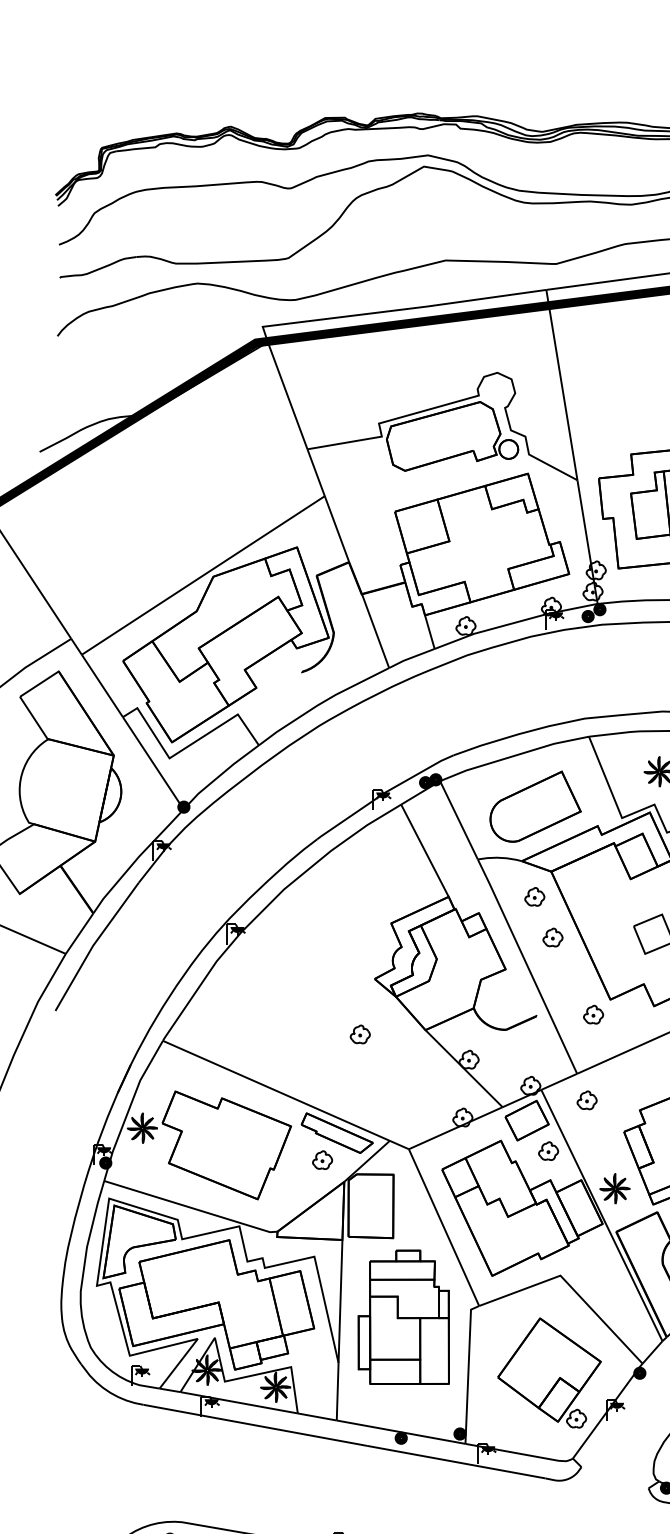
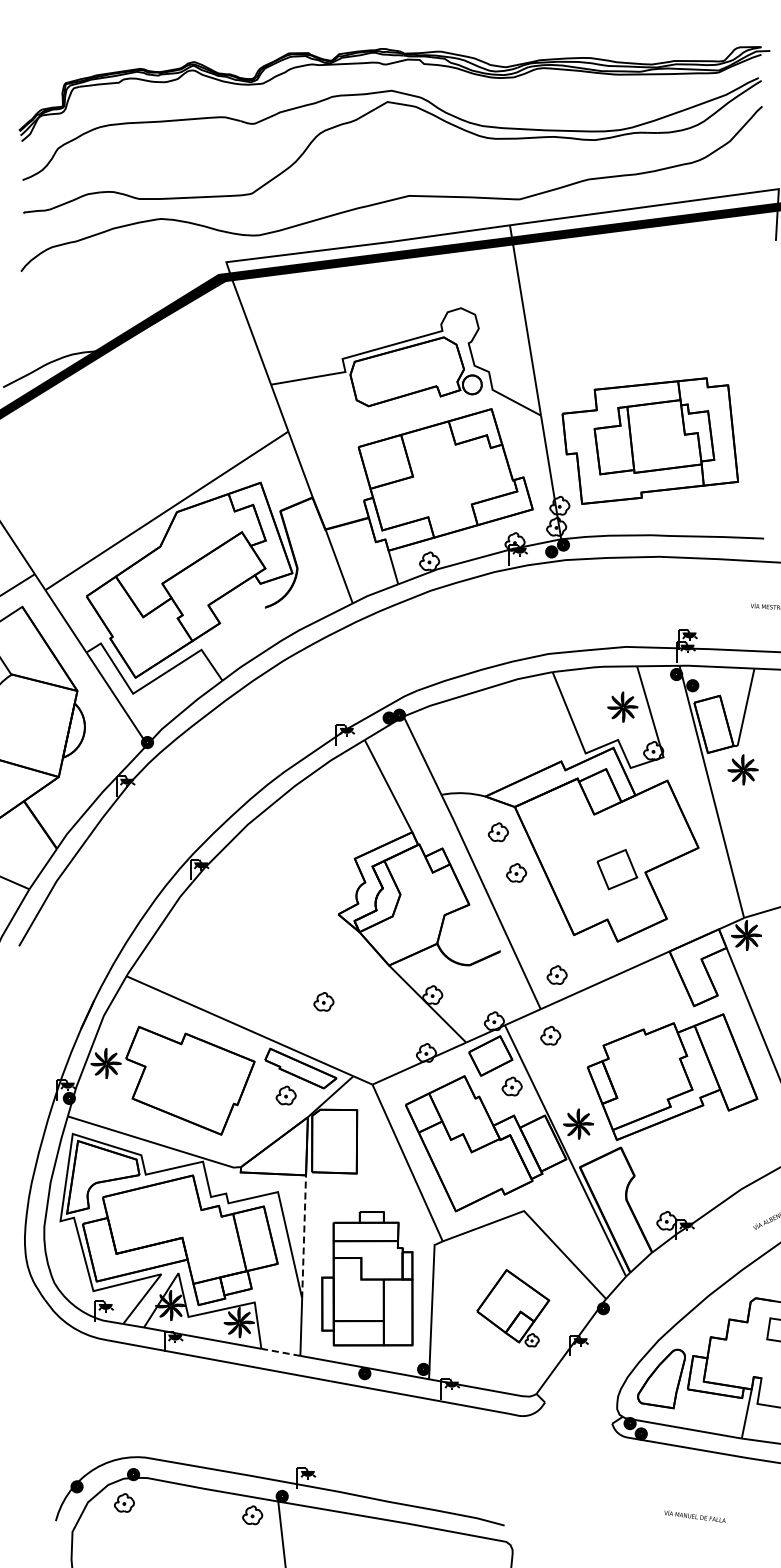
part: (535, 807) -> (499, 742), removed
part: (592, 1014) -> (556, 974), moved
part: (359, 1034) -> (323, 1001), moved
line: (340, 1301) -> (304, 1236), solid -> dashed
part: (403, 1317) -> (367, 1278), moved
part: (549, 1372) -> (513, 1307), size x0.7
line: (316, 1417) -> (280, 1352), solid -> dashed

